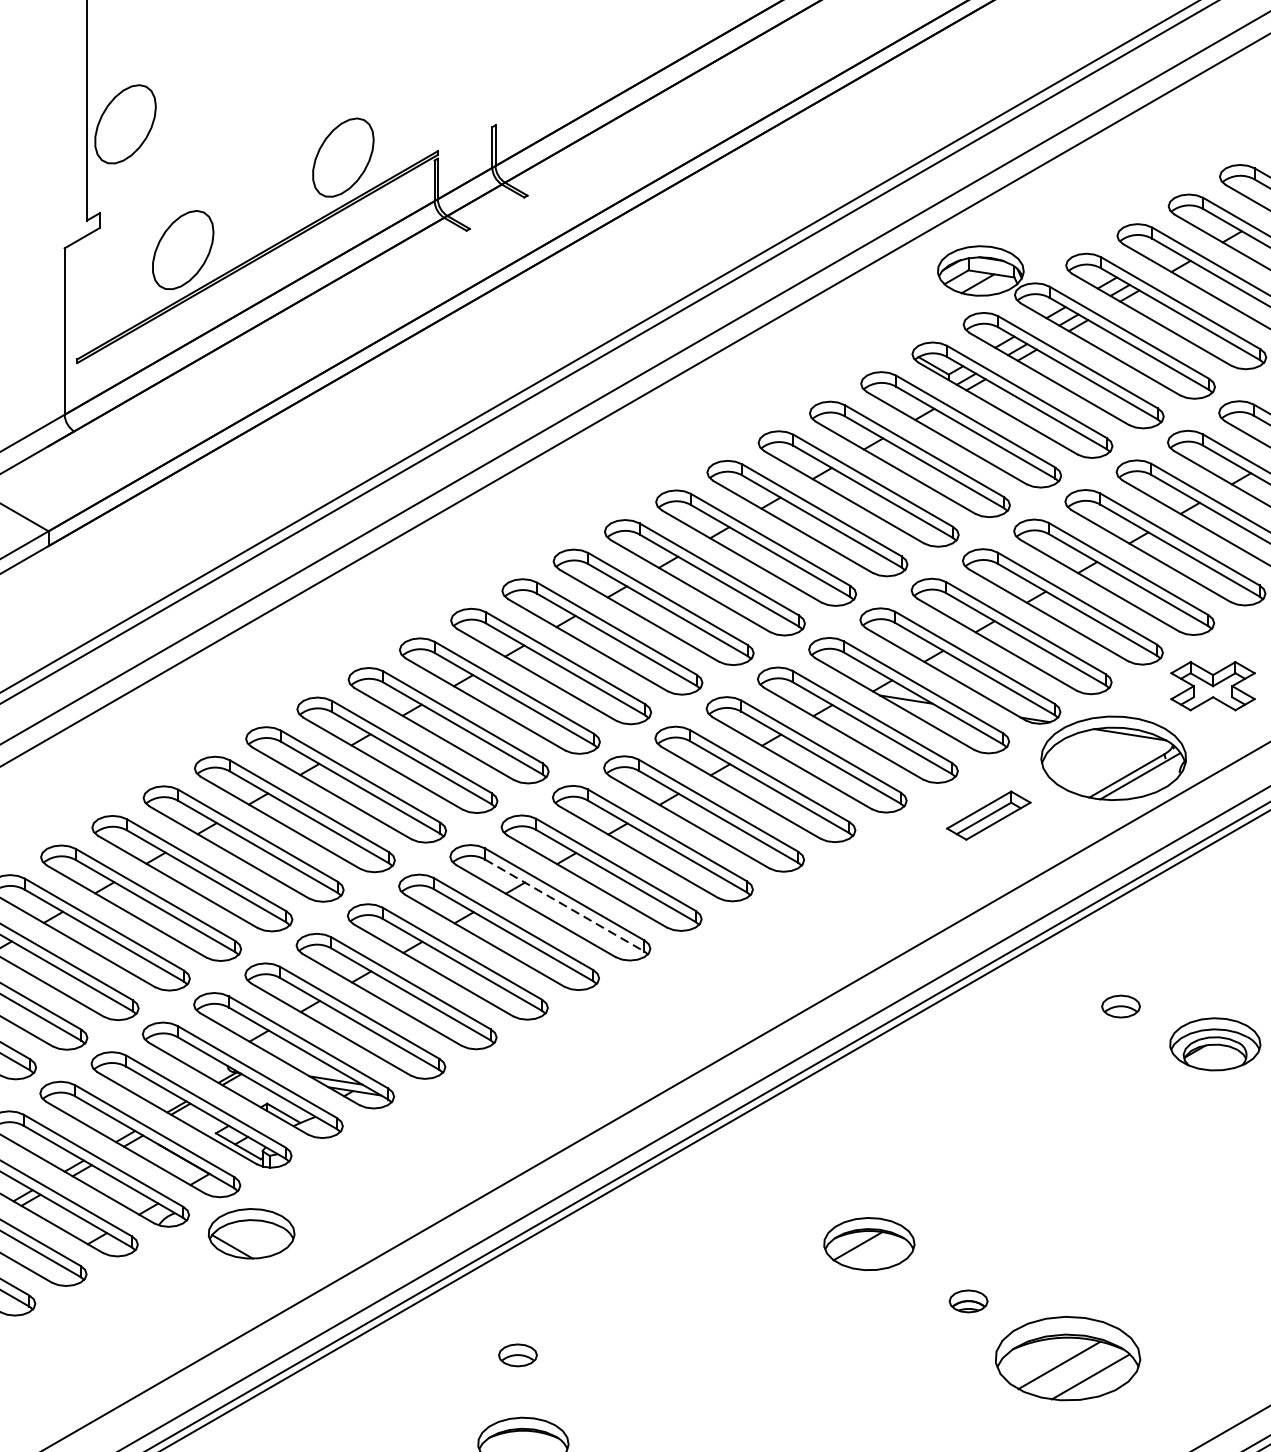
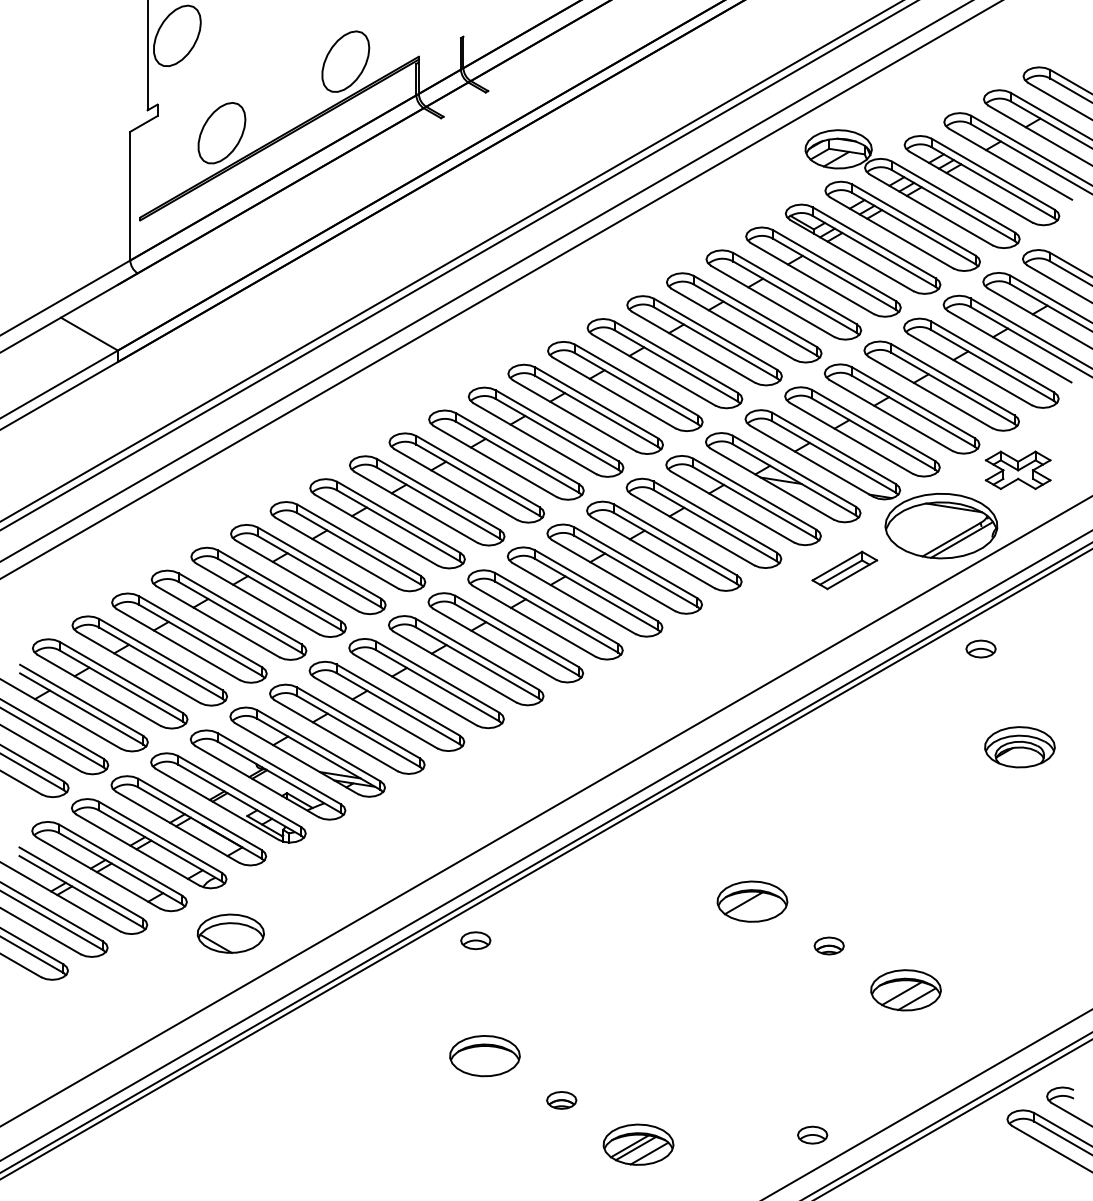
line: (565, 906) -> (517, 640), dashed -> solid
part: (1120, 1005) -> (980, 648), moved
part: (251, 1233) -> (230, 933), moved
part: (517, 1355) -> (475, 940), moved
part: (1067, 1358) -> (905, 990), size x0.62

